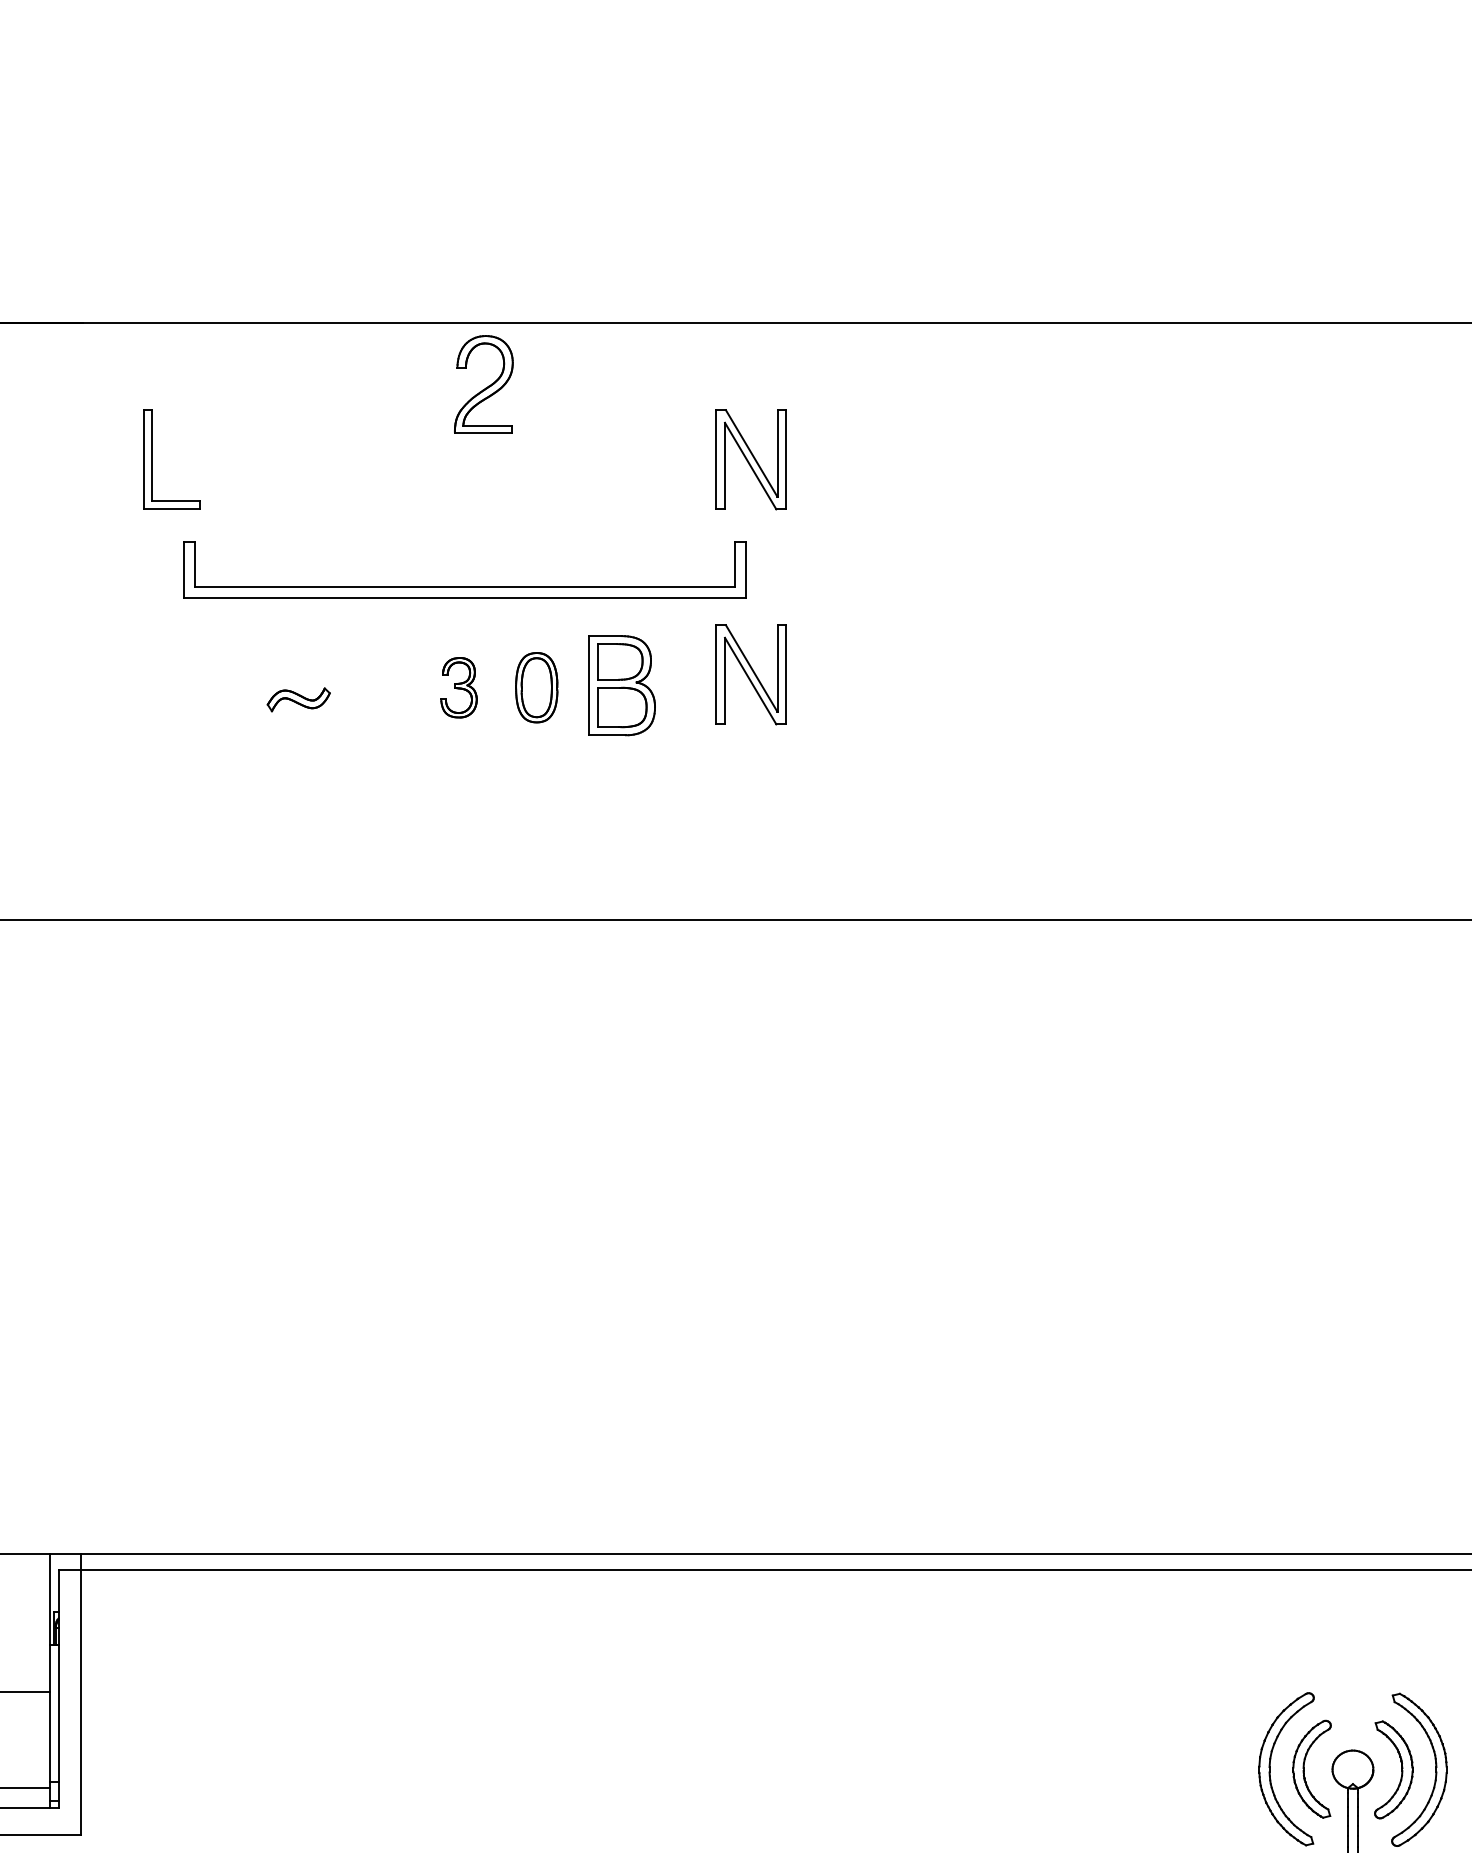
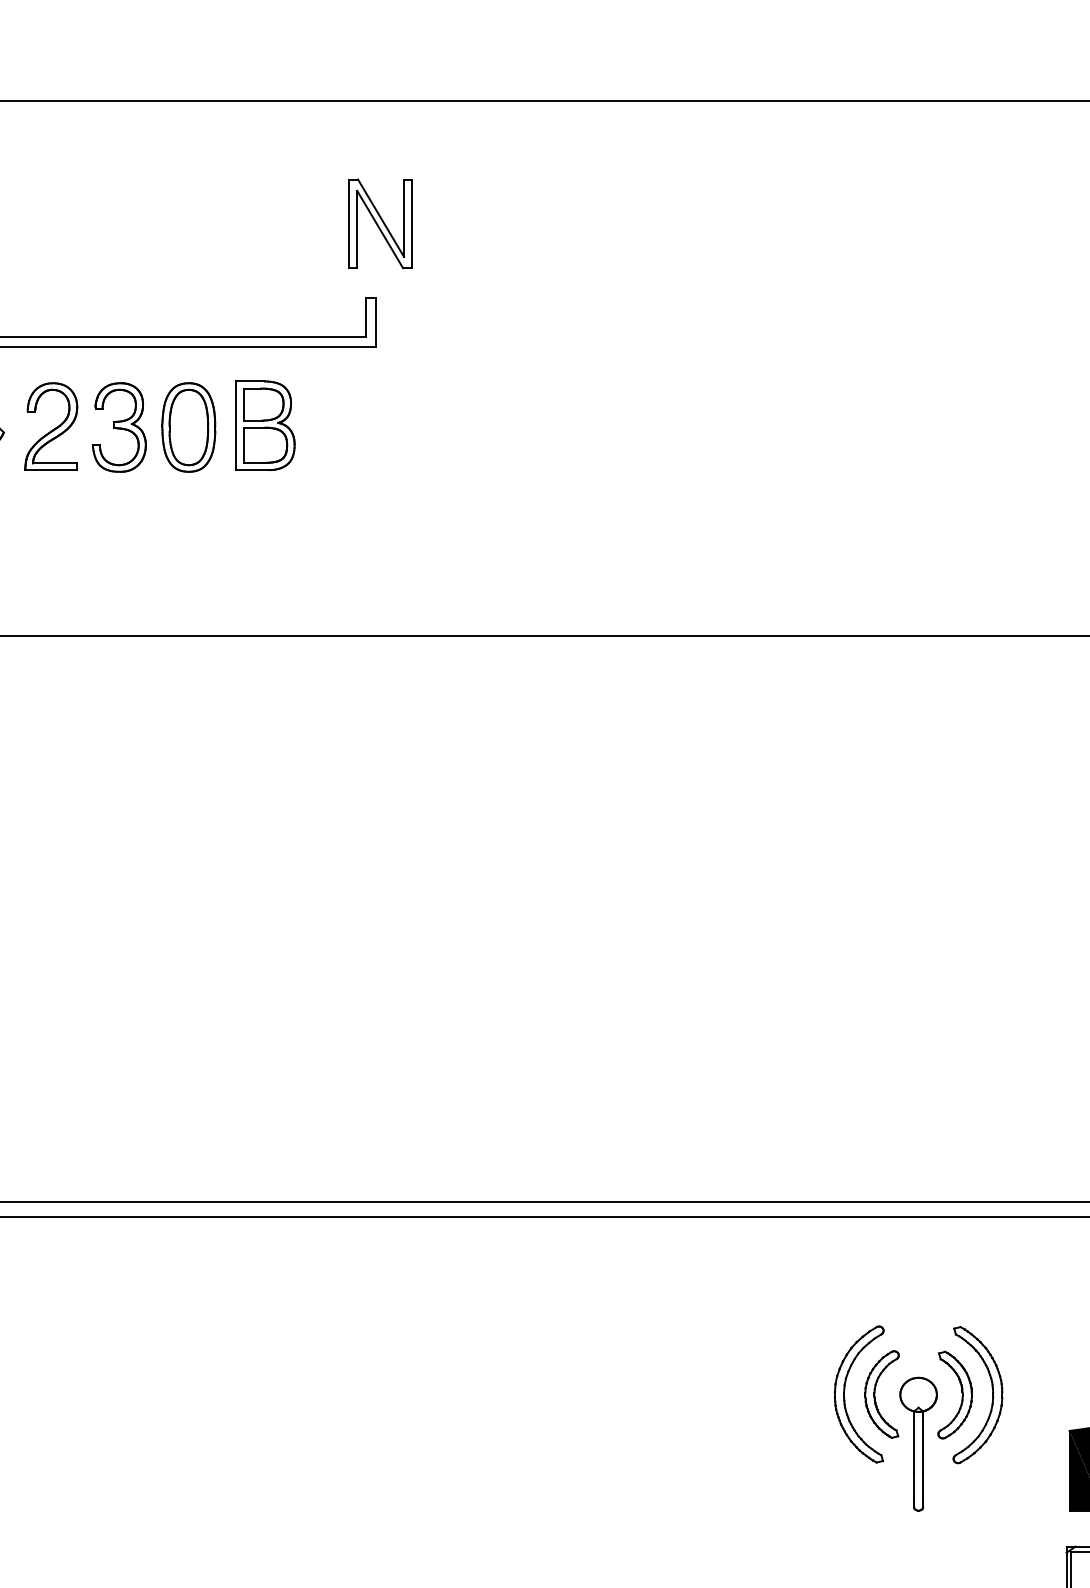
part: (483, 384) -> (51, 426), moved
part: (750, 674) -> (380, 415), removed
part: (458, 687) -> (118, 427), size x1.67
part: (536, 687) -> (188, 427), size x1.43

